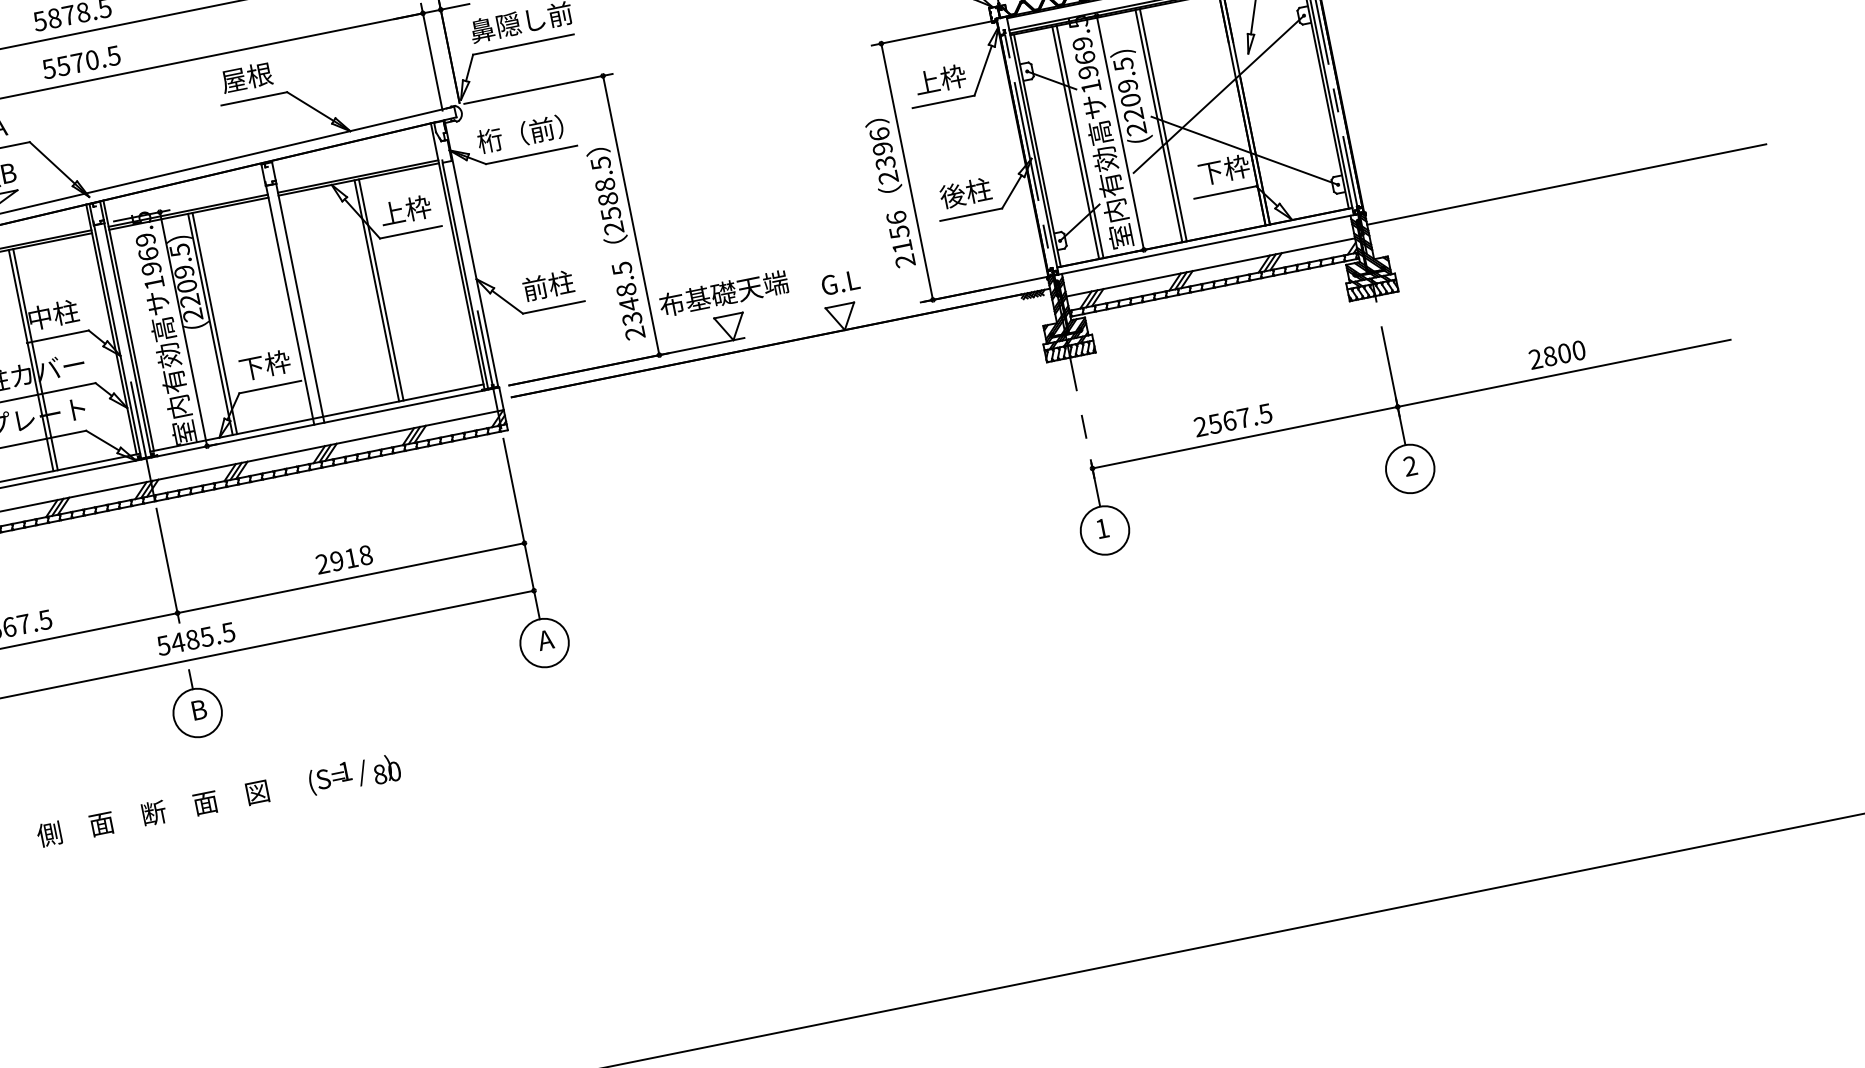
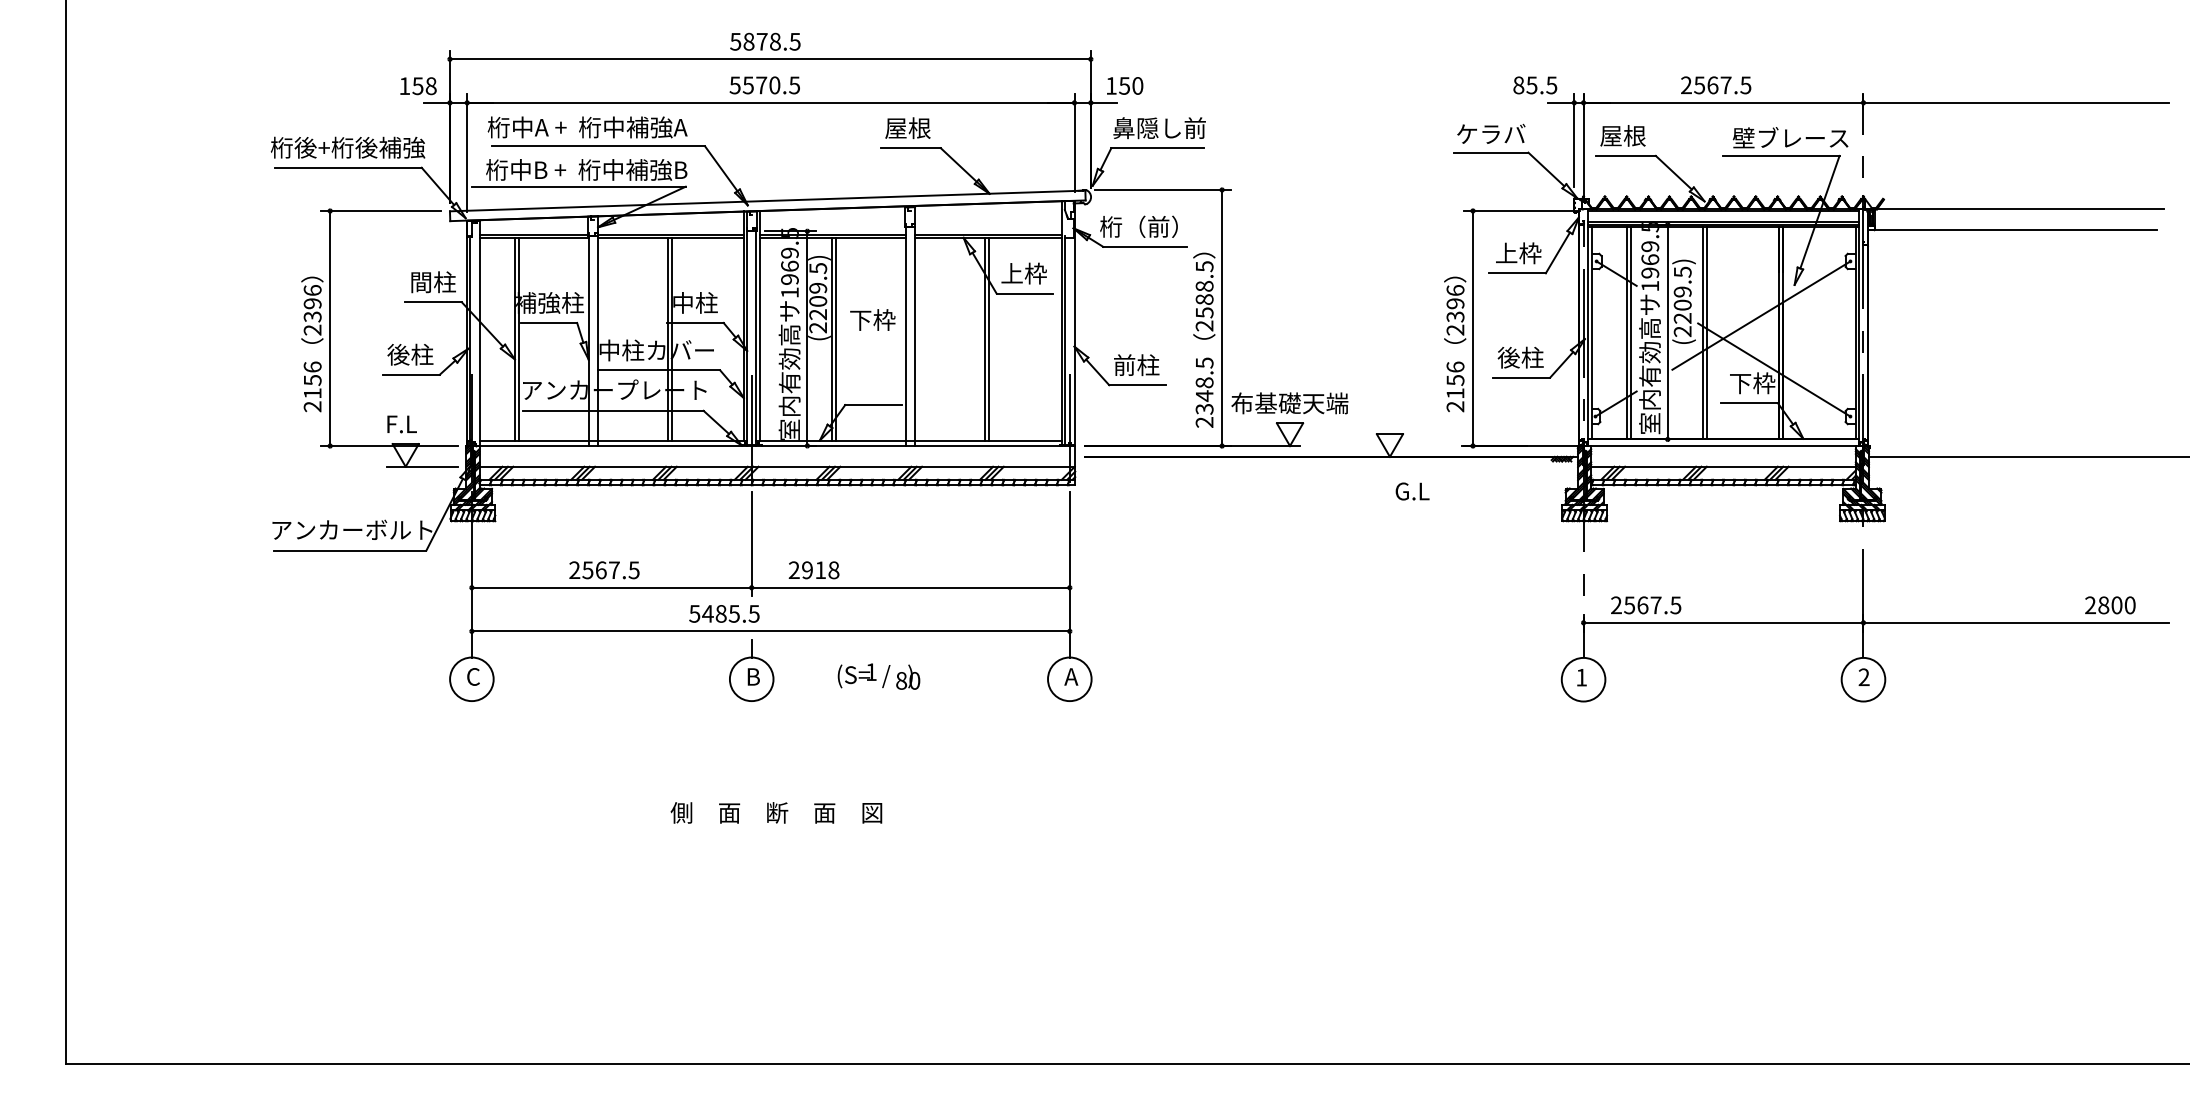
text: (840, 282) -> (1412, 491), moved
text: (1557, 355) -> (2110, 605), moved
text: (264, 364) -> (872, 319), moved
text: (1233, 420) -> (1646, 605), moved
text: (343, 560) -> (813, 570), moved
text: (196, 638) -> (724, 613), moved
text: (354, 774) -> (878, 676), moved
text: (152, 813) -> (776, 812), moved

